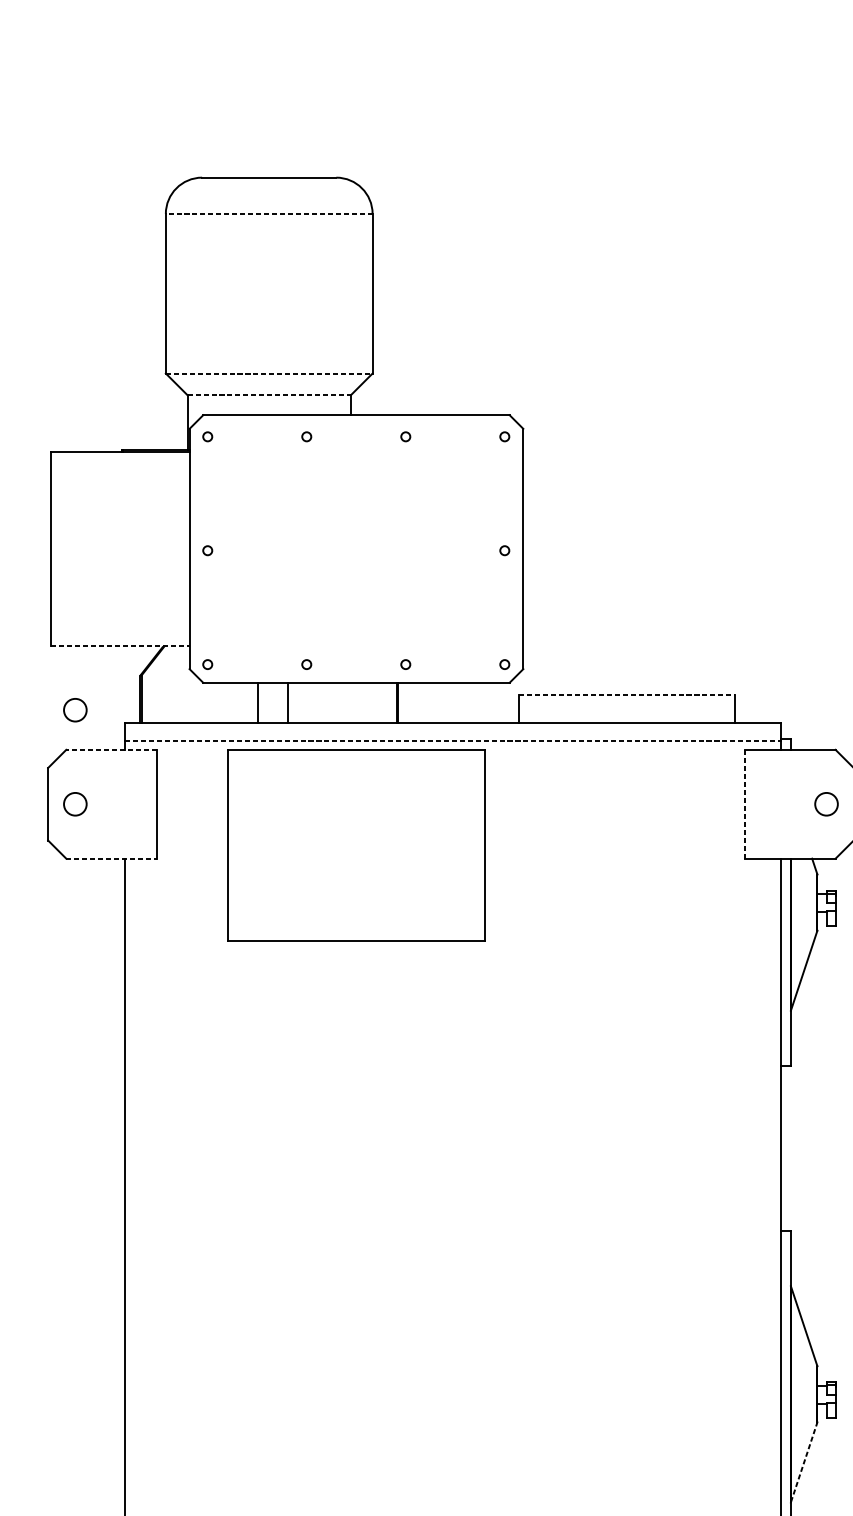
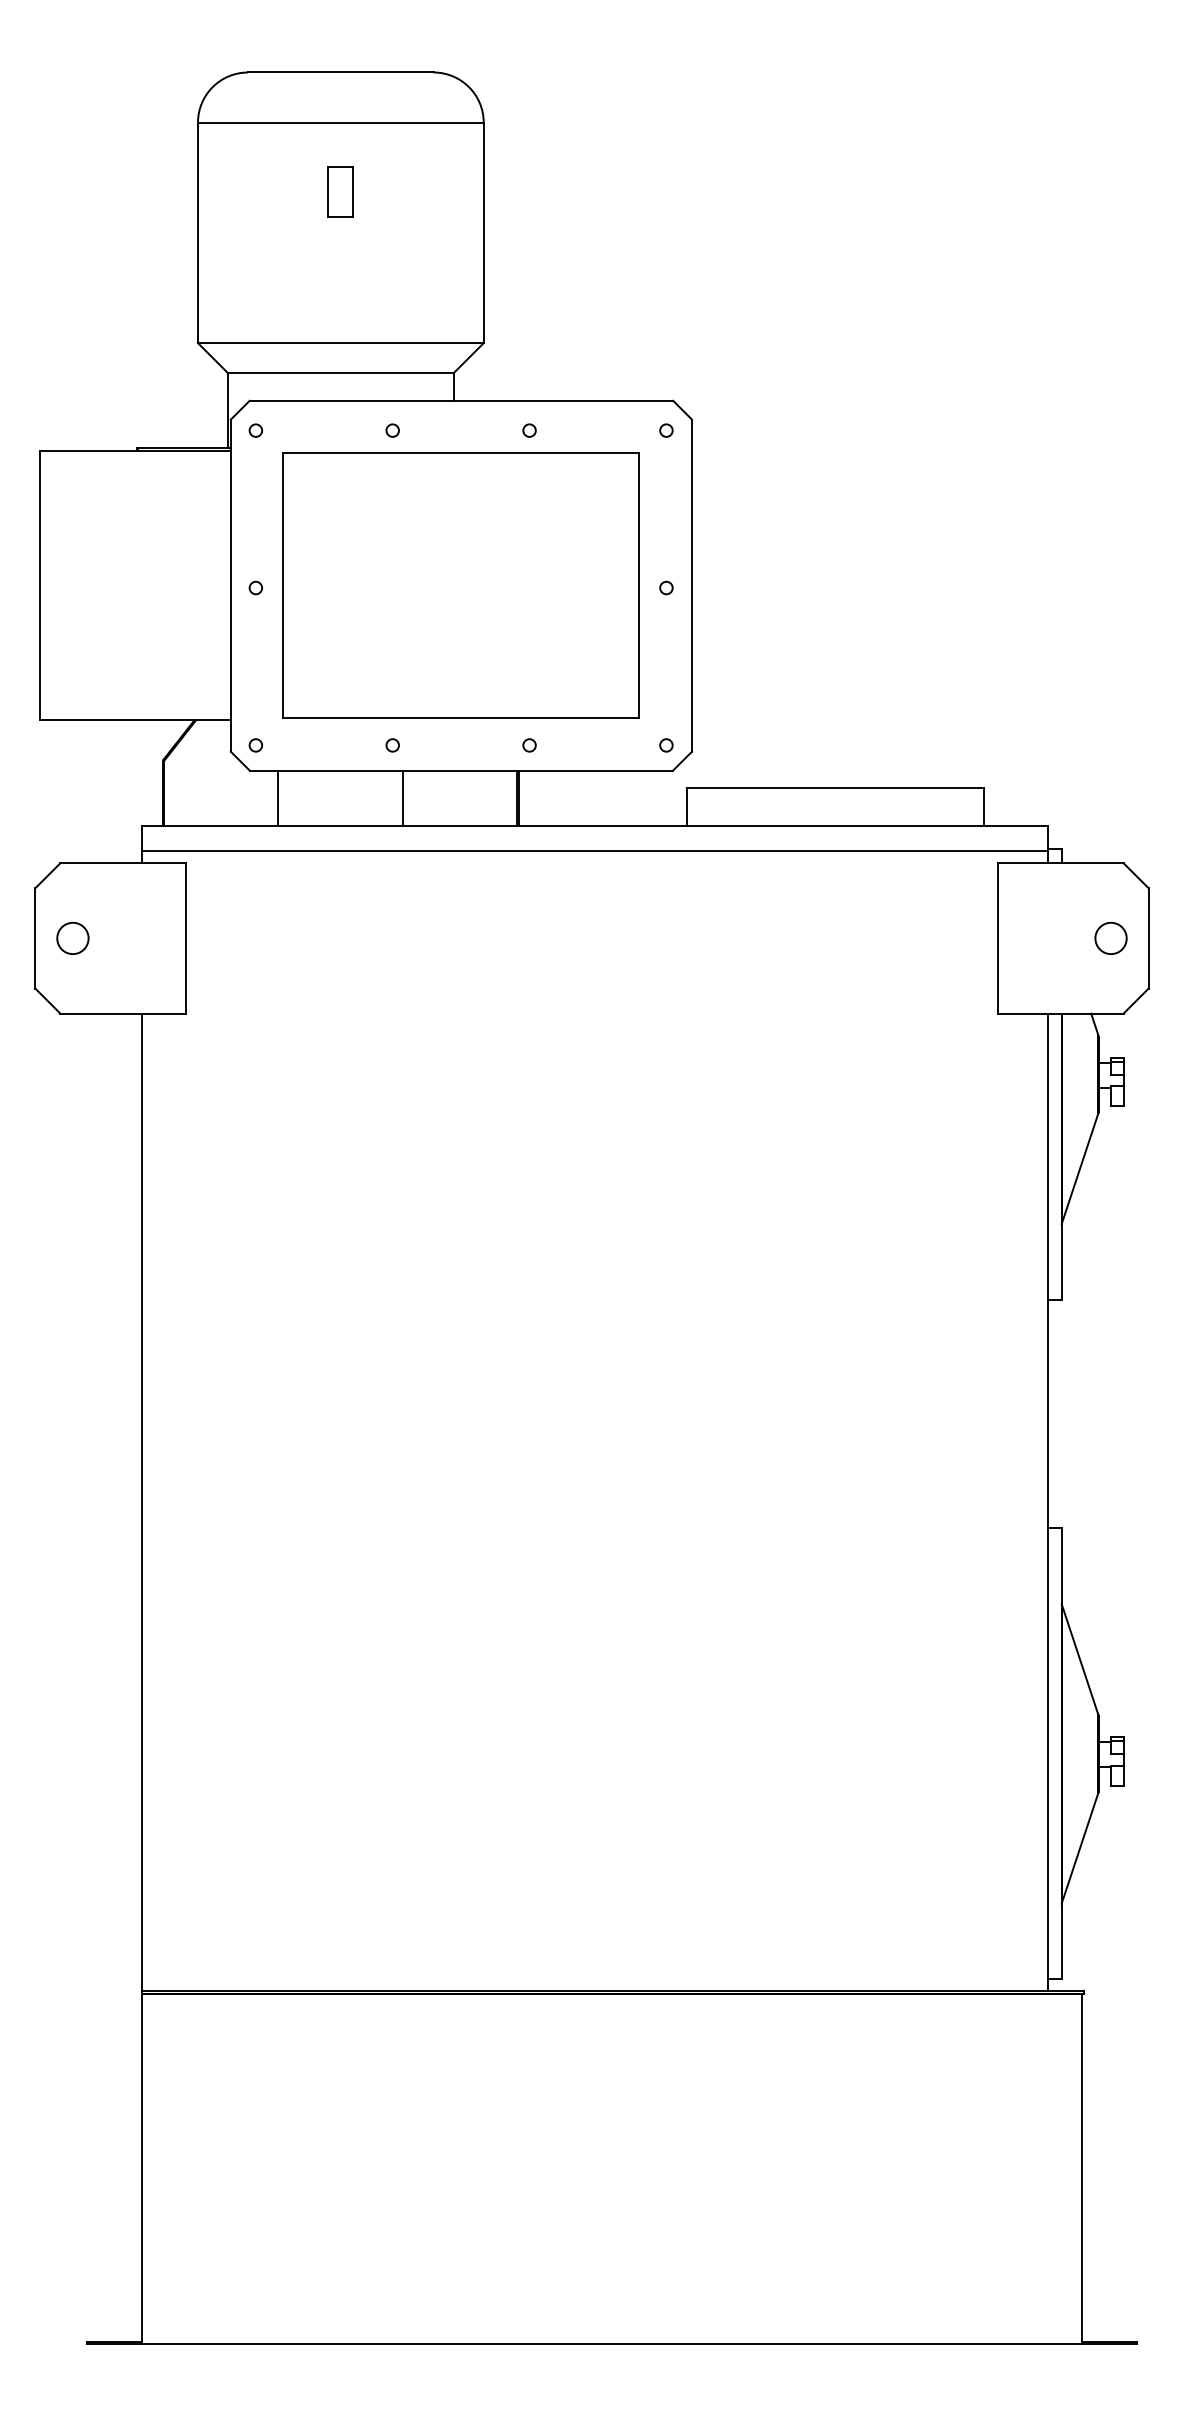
line: (268, 213) -> (340, 122), dashed -> solid
part: (268, 263) -> (340, 191), added
line: (268, 373) -> (340, 343), dashed -> solid
line: (268, 395) -> (340, 373), dashed -> solid
line: (120, 646) -> (135, 720), dashed -> solid
line: (627, 695) -> (835, 788), dashed -> solid
line: (258, 702) -> (278, 797), moved
line: (287, 702) -> (403, 797), moved
circle: (75, 709) -> (72, 807), removed
line: (453, 740) -> (595, 850), dashed -> solid
line: (111, 750) -> (123, 863), dashed -> solid
line: (745, 803) -> (998, 937), dashed -> solid
part: (355, 845) -> (460, 585), moved
line: (111, 858) -> (123, 1013), dashed -> solid
line: (804, 1462) -> (1080, 1848), dashed -> solid

